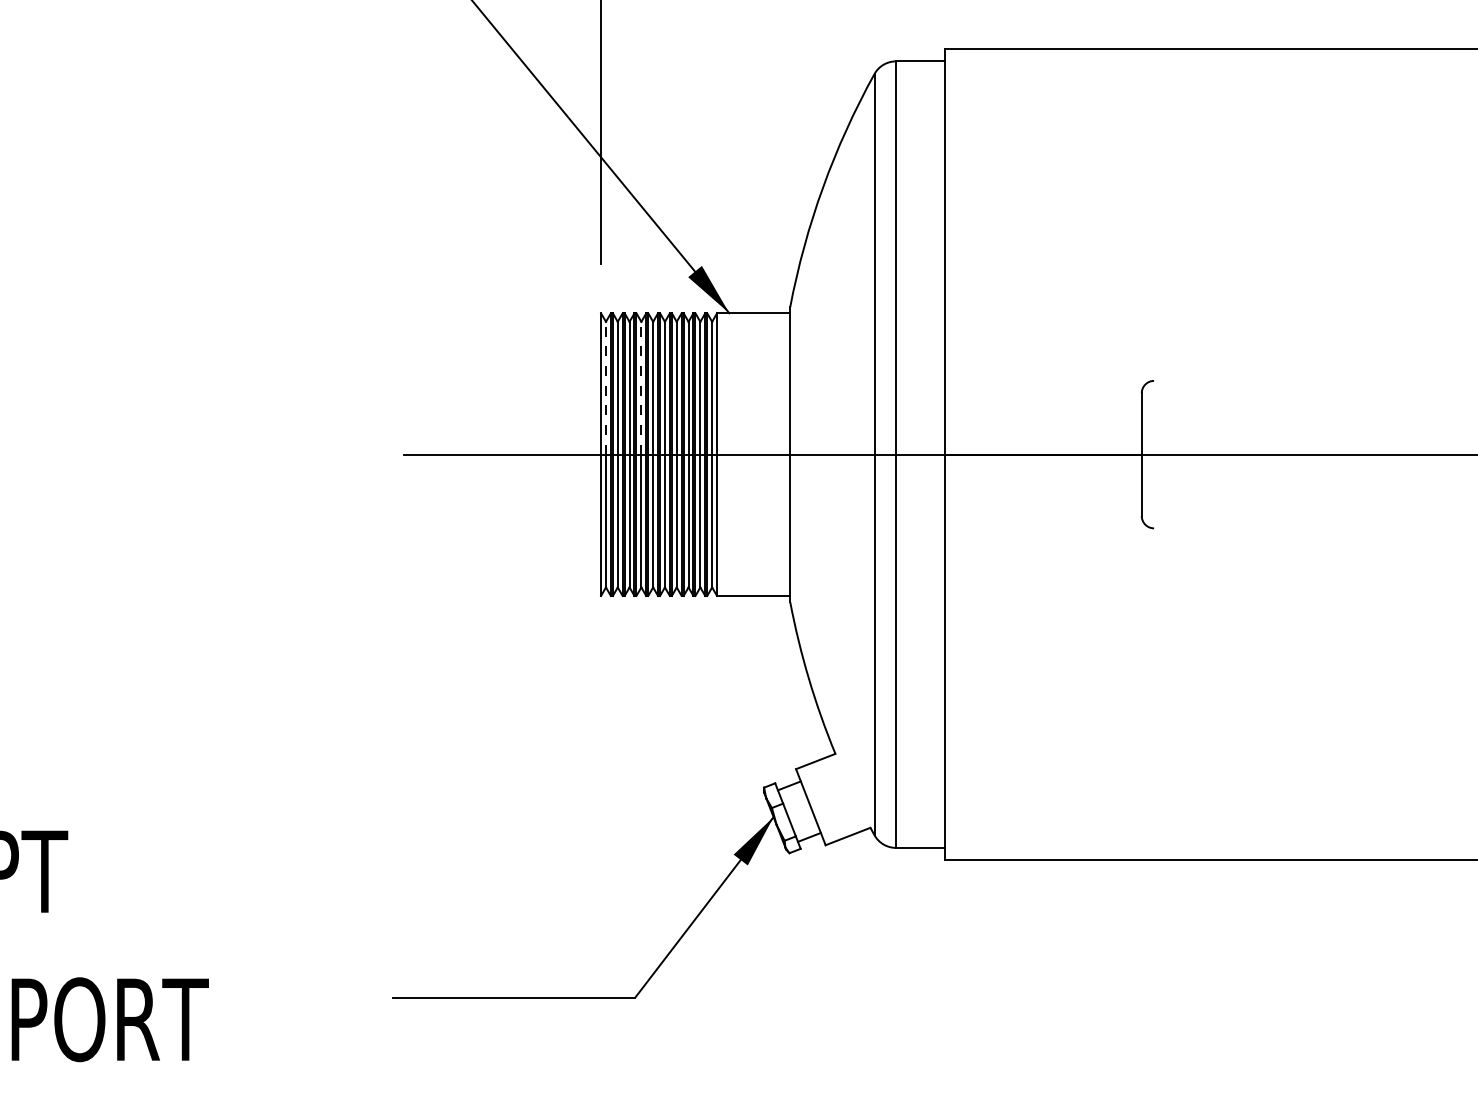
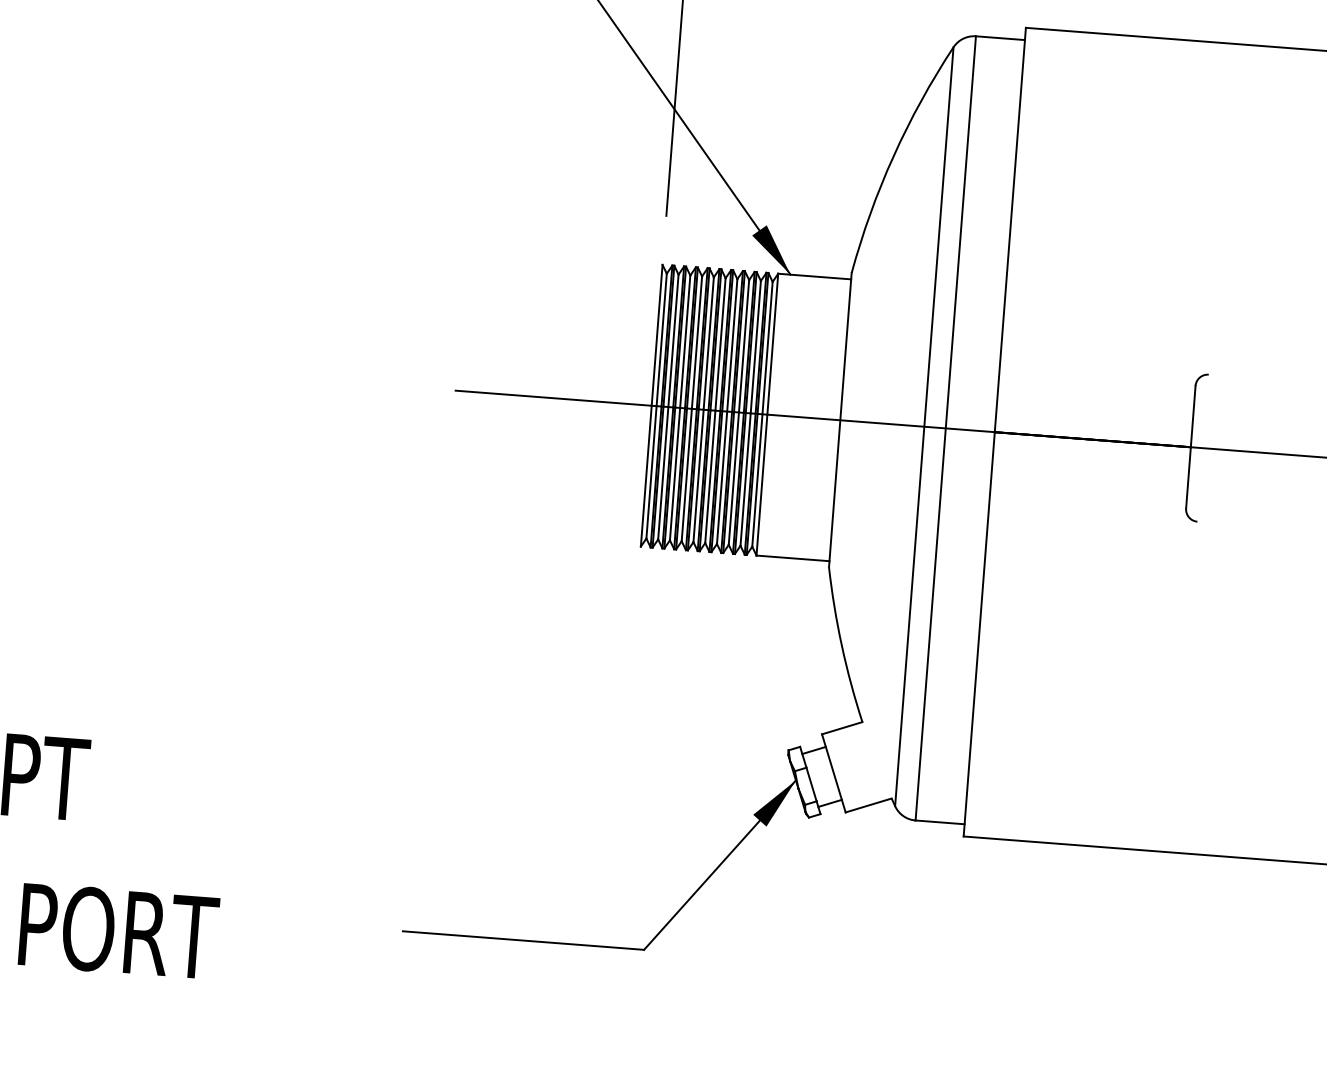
line: (605, 387) -> (661, 339), dashed -> solid
line: (641, 387) -> (697, 341), dashed -> solid

